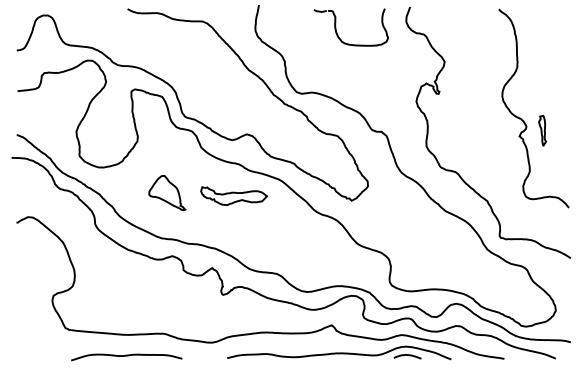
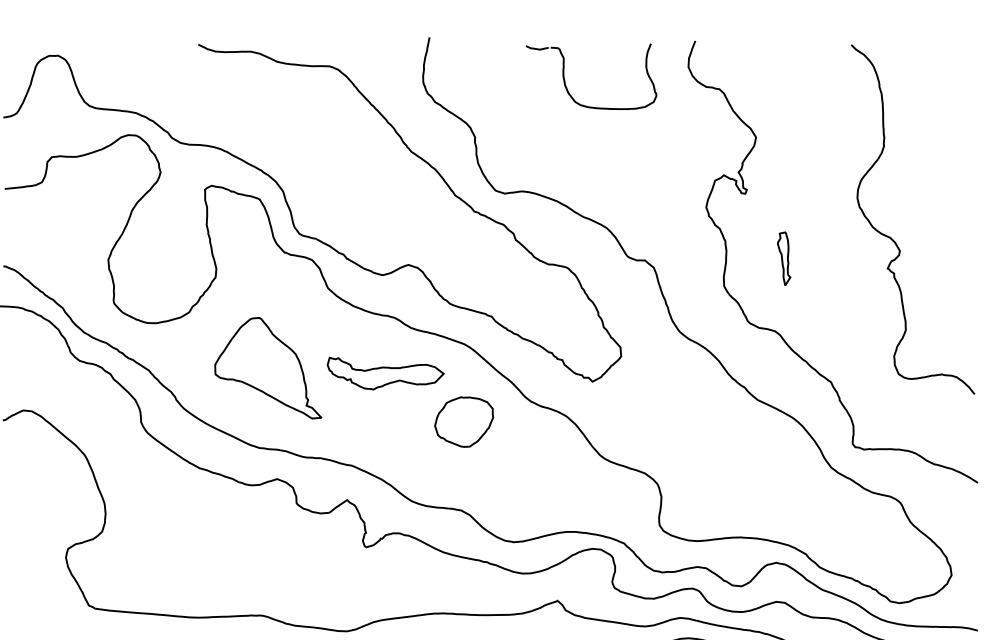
part: (542, 130) -> (783, 258), moved
part: (167, 192) -> (268, 367), size x1.67
part: (278, 223) -> (463, 421), added

